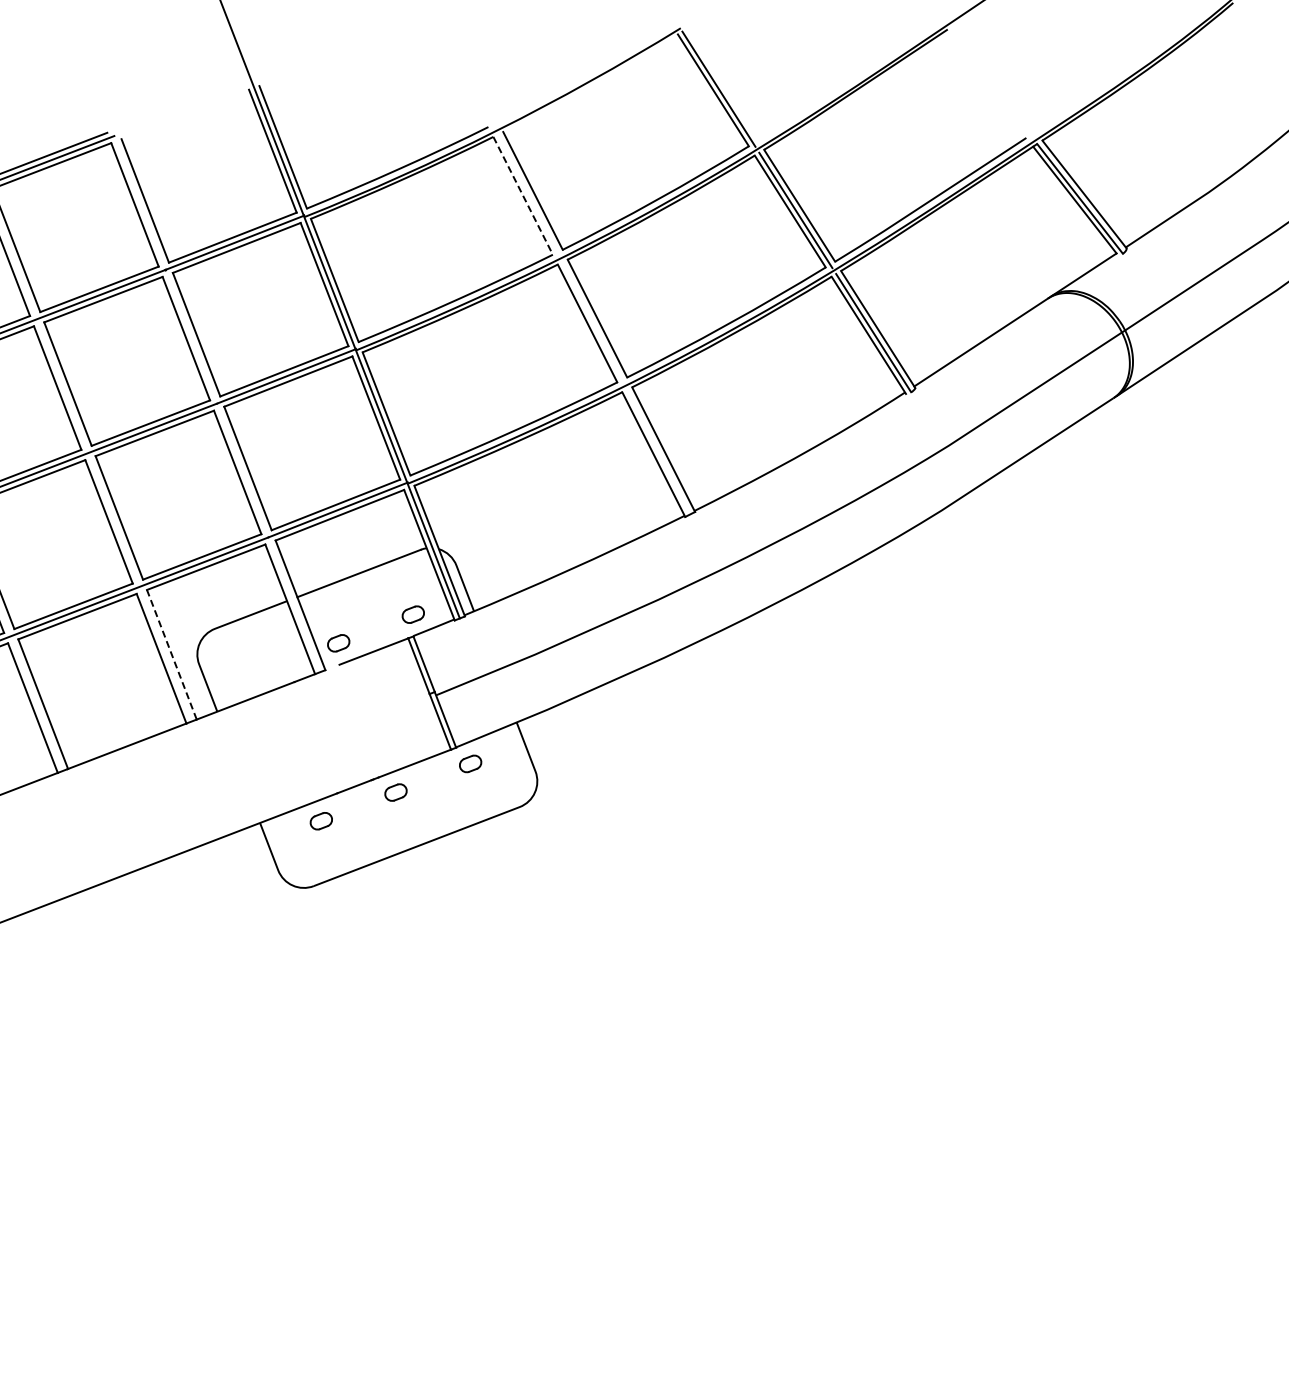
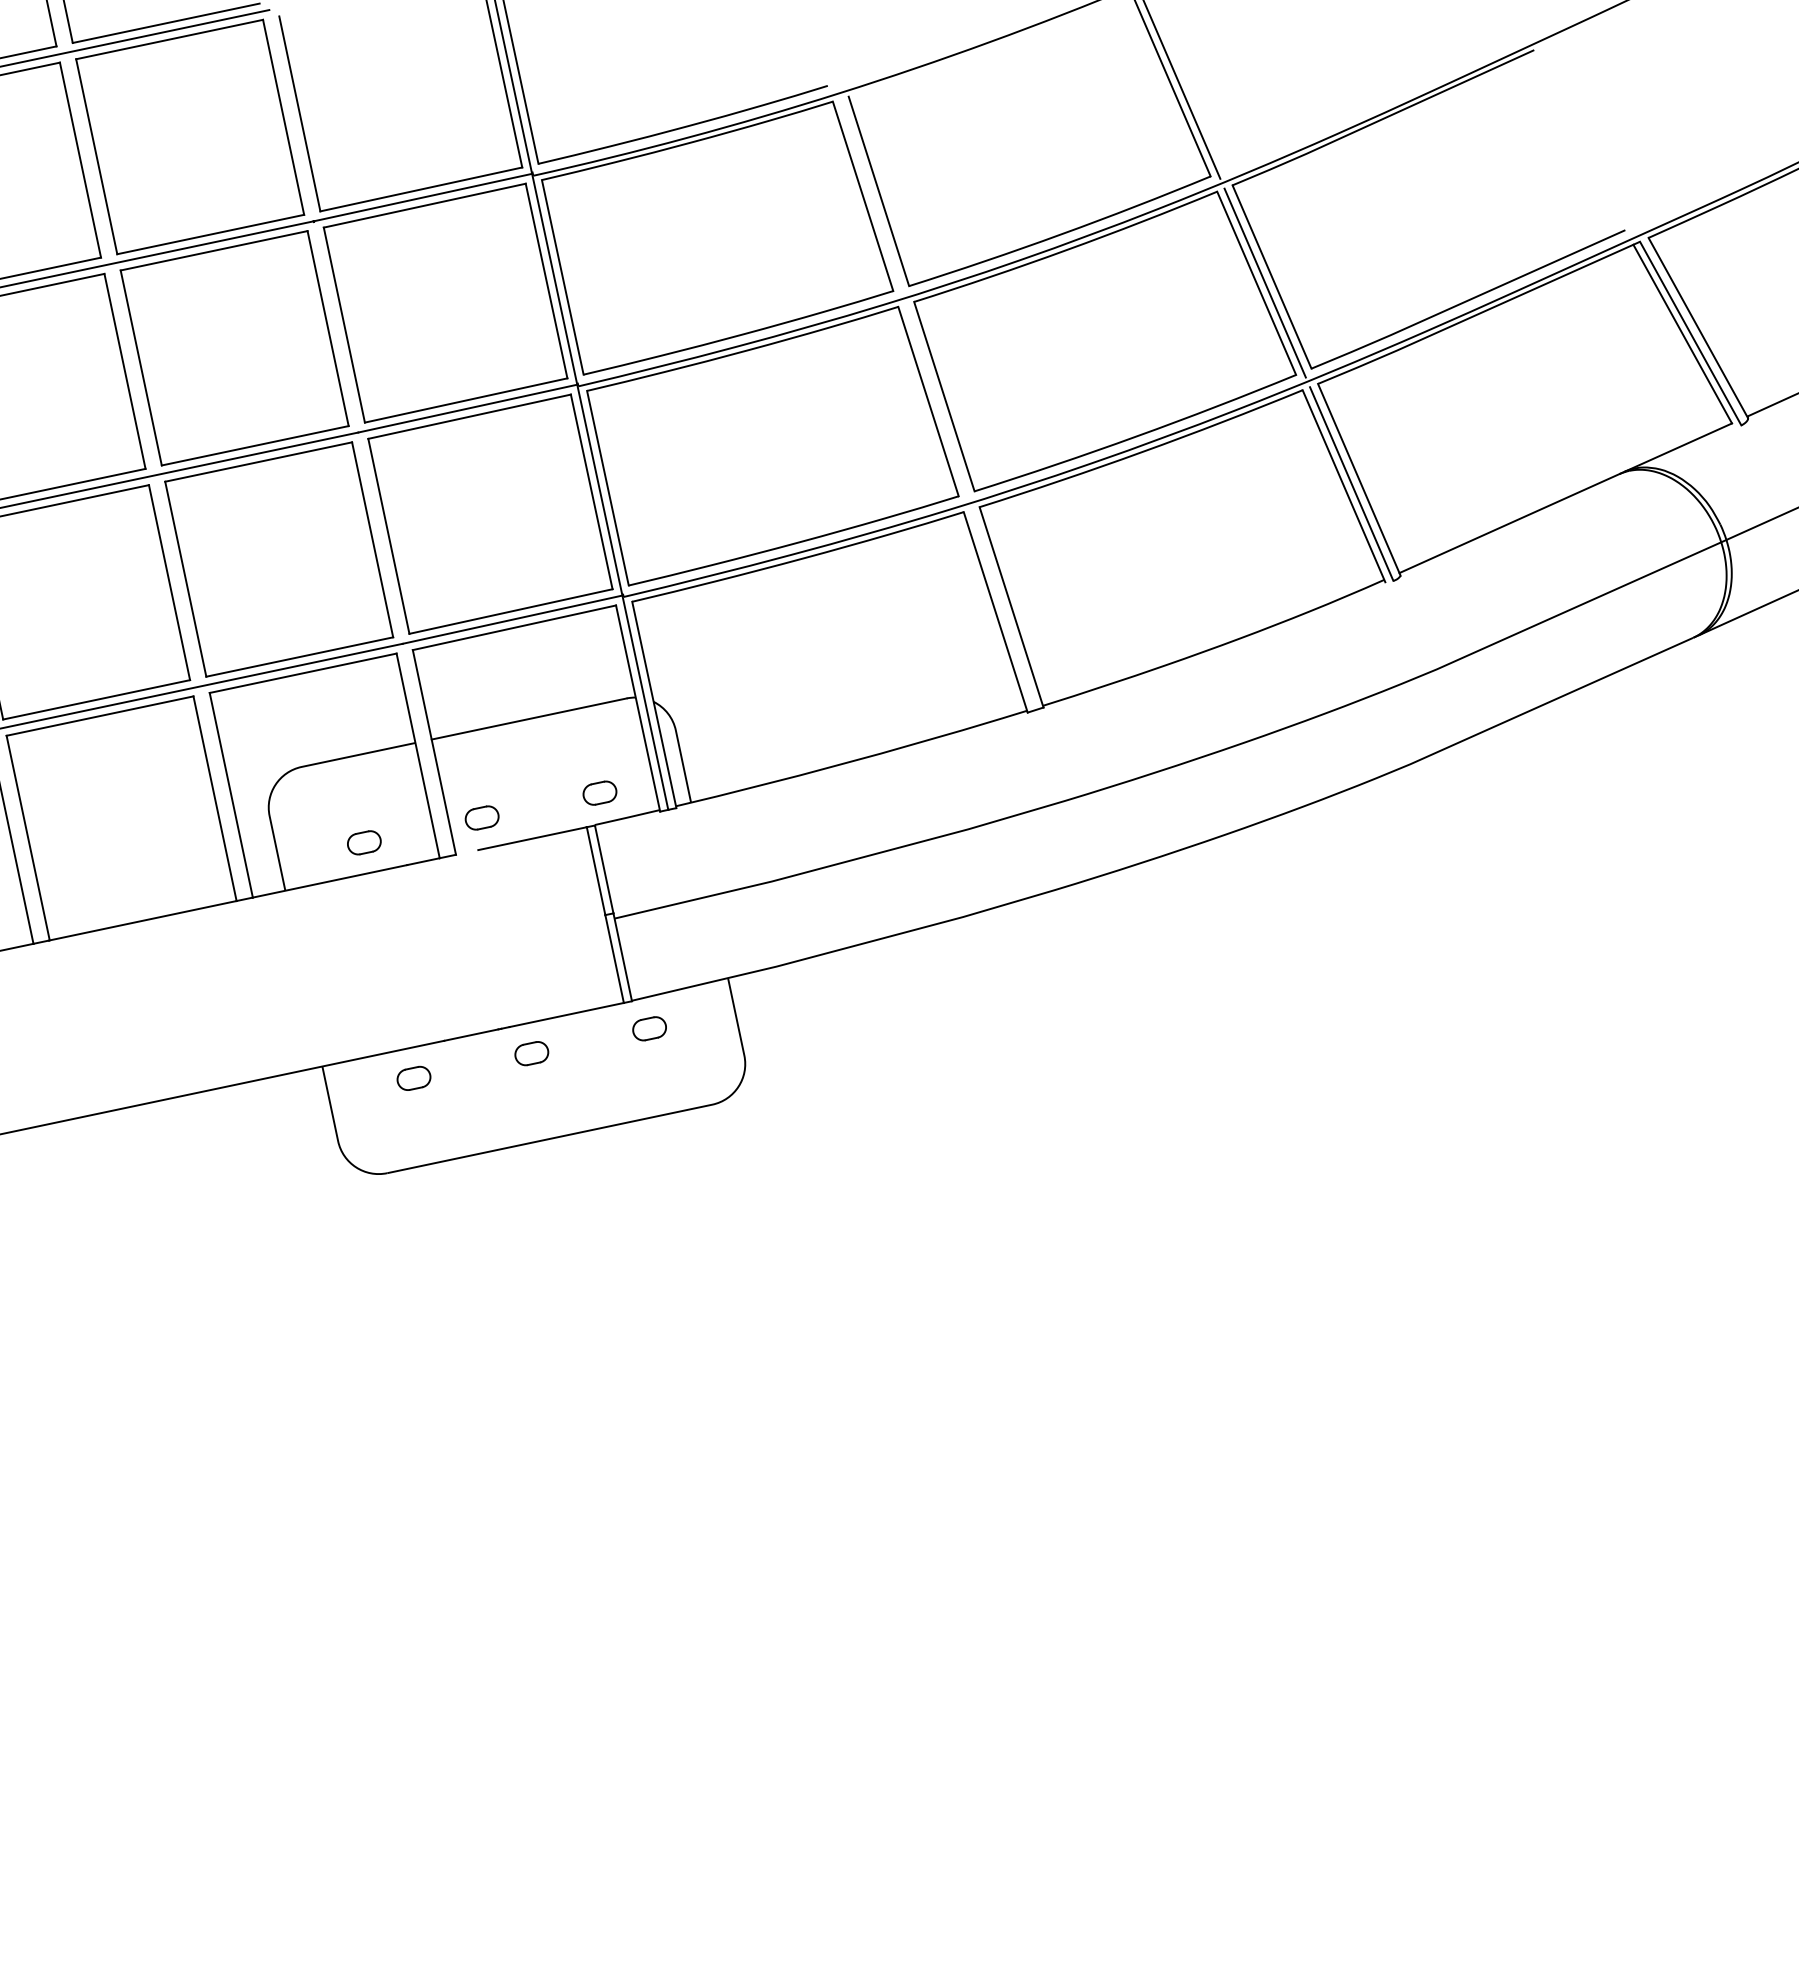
line: (523, 195) -> (863, 195), dashed -> solid
line: (171, 654) -> (230, 794), dashed -> solid
part: (263, 671) -> (363, 841), added

